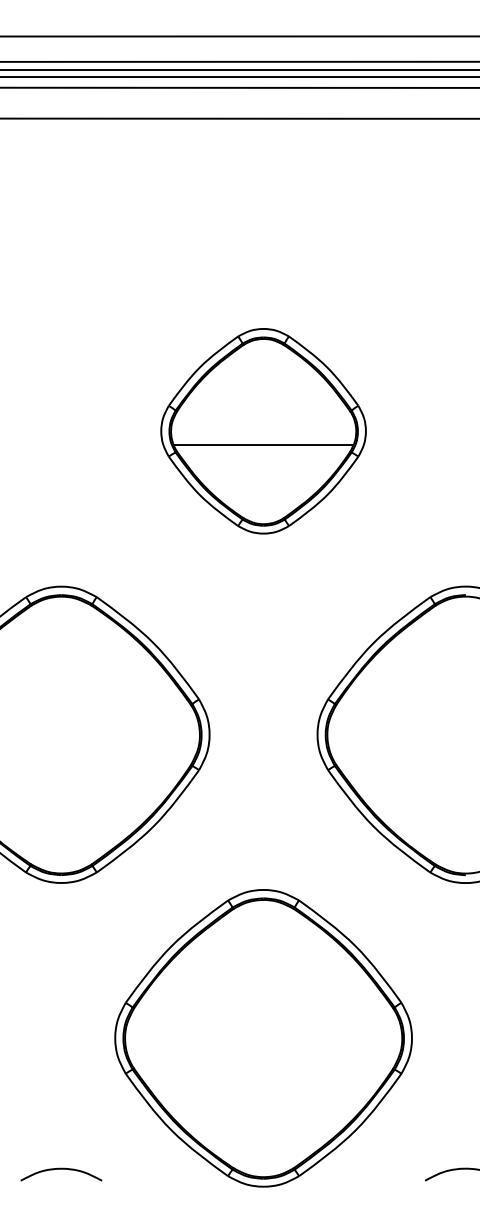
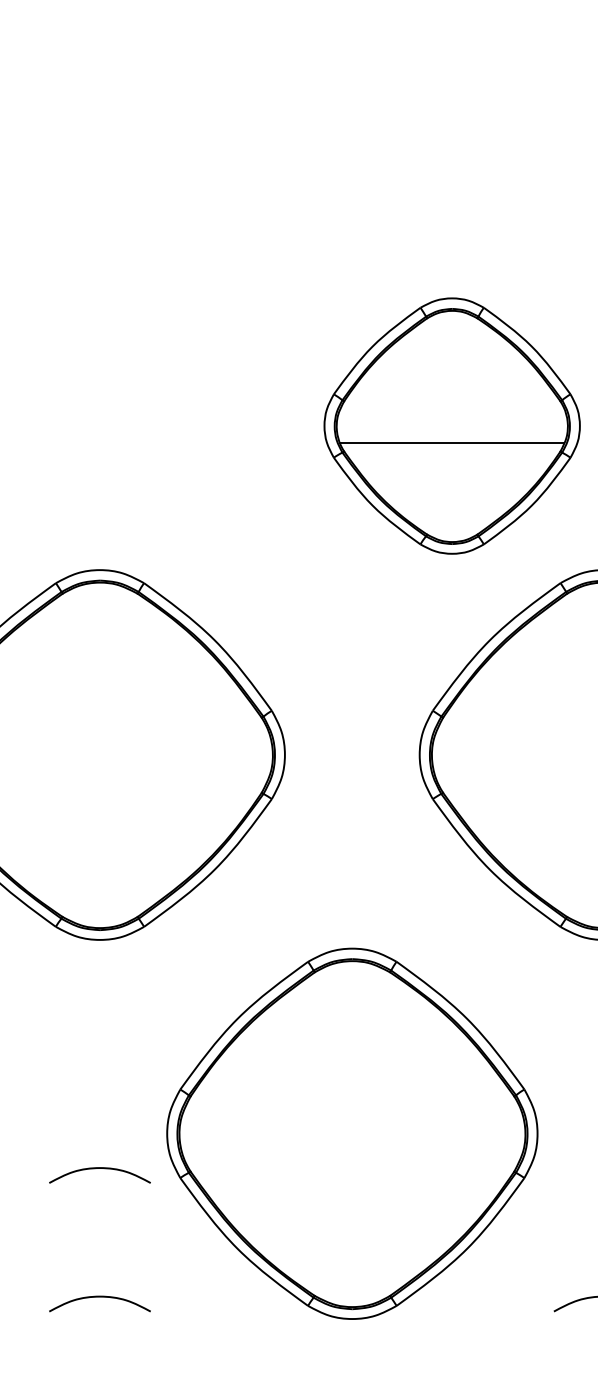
part: (263, 431) -> (452, 426), moved
curve: (61, 1066) -> (100, 1168), added

